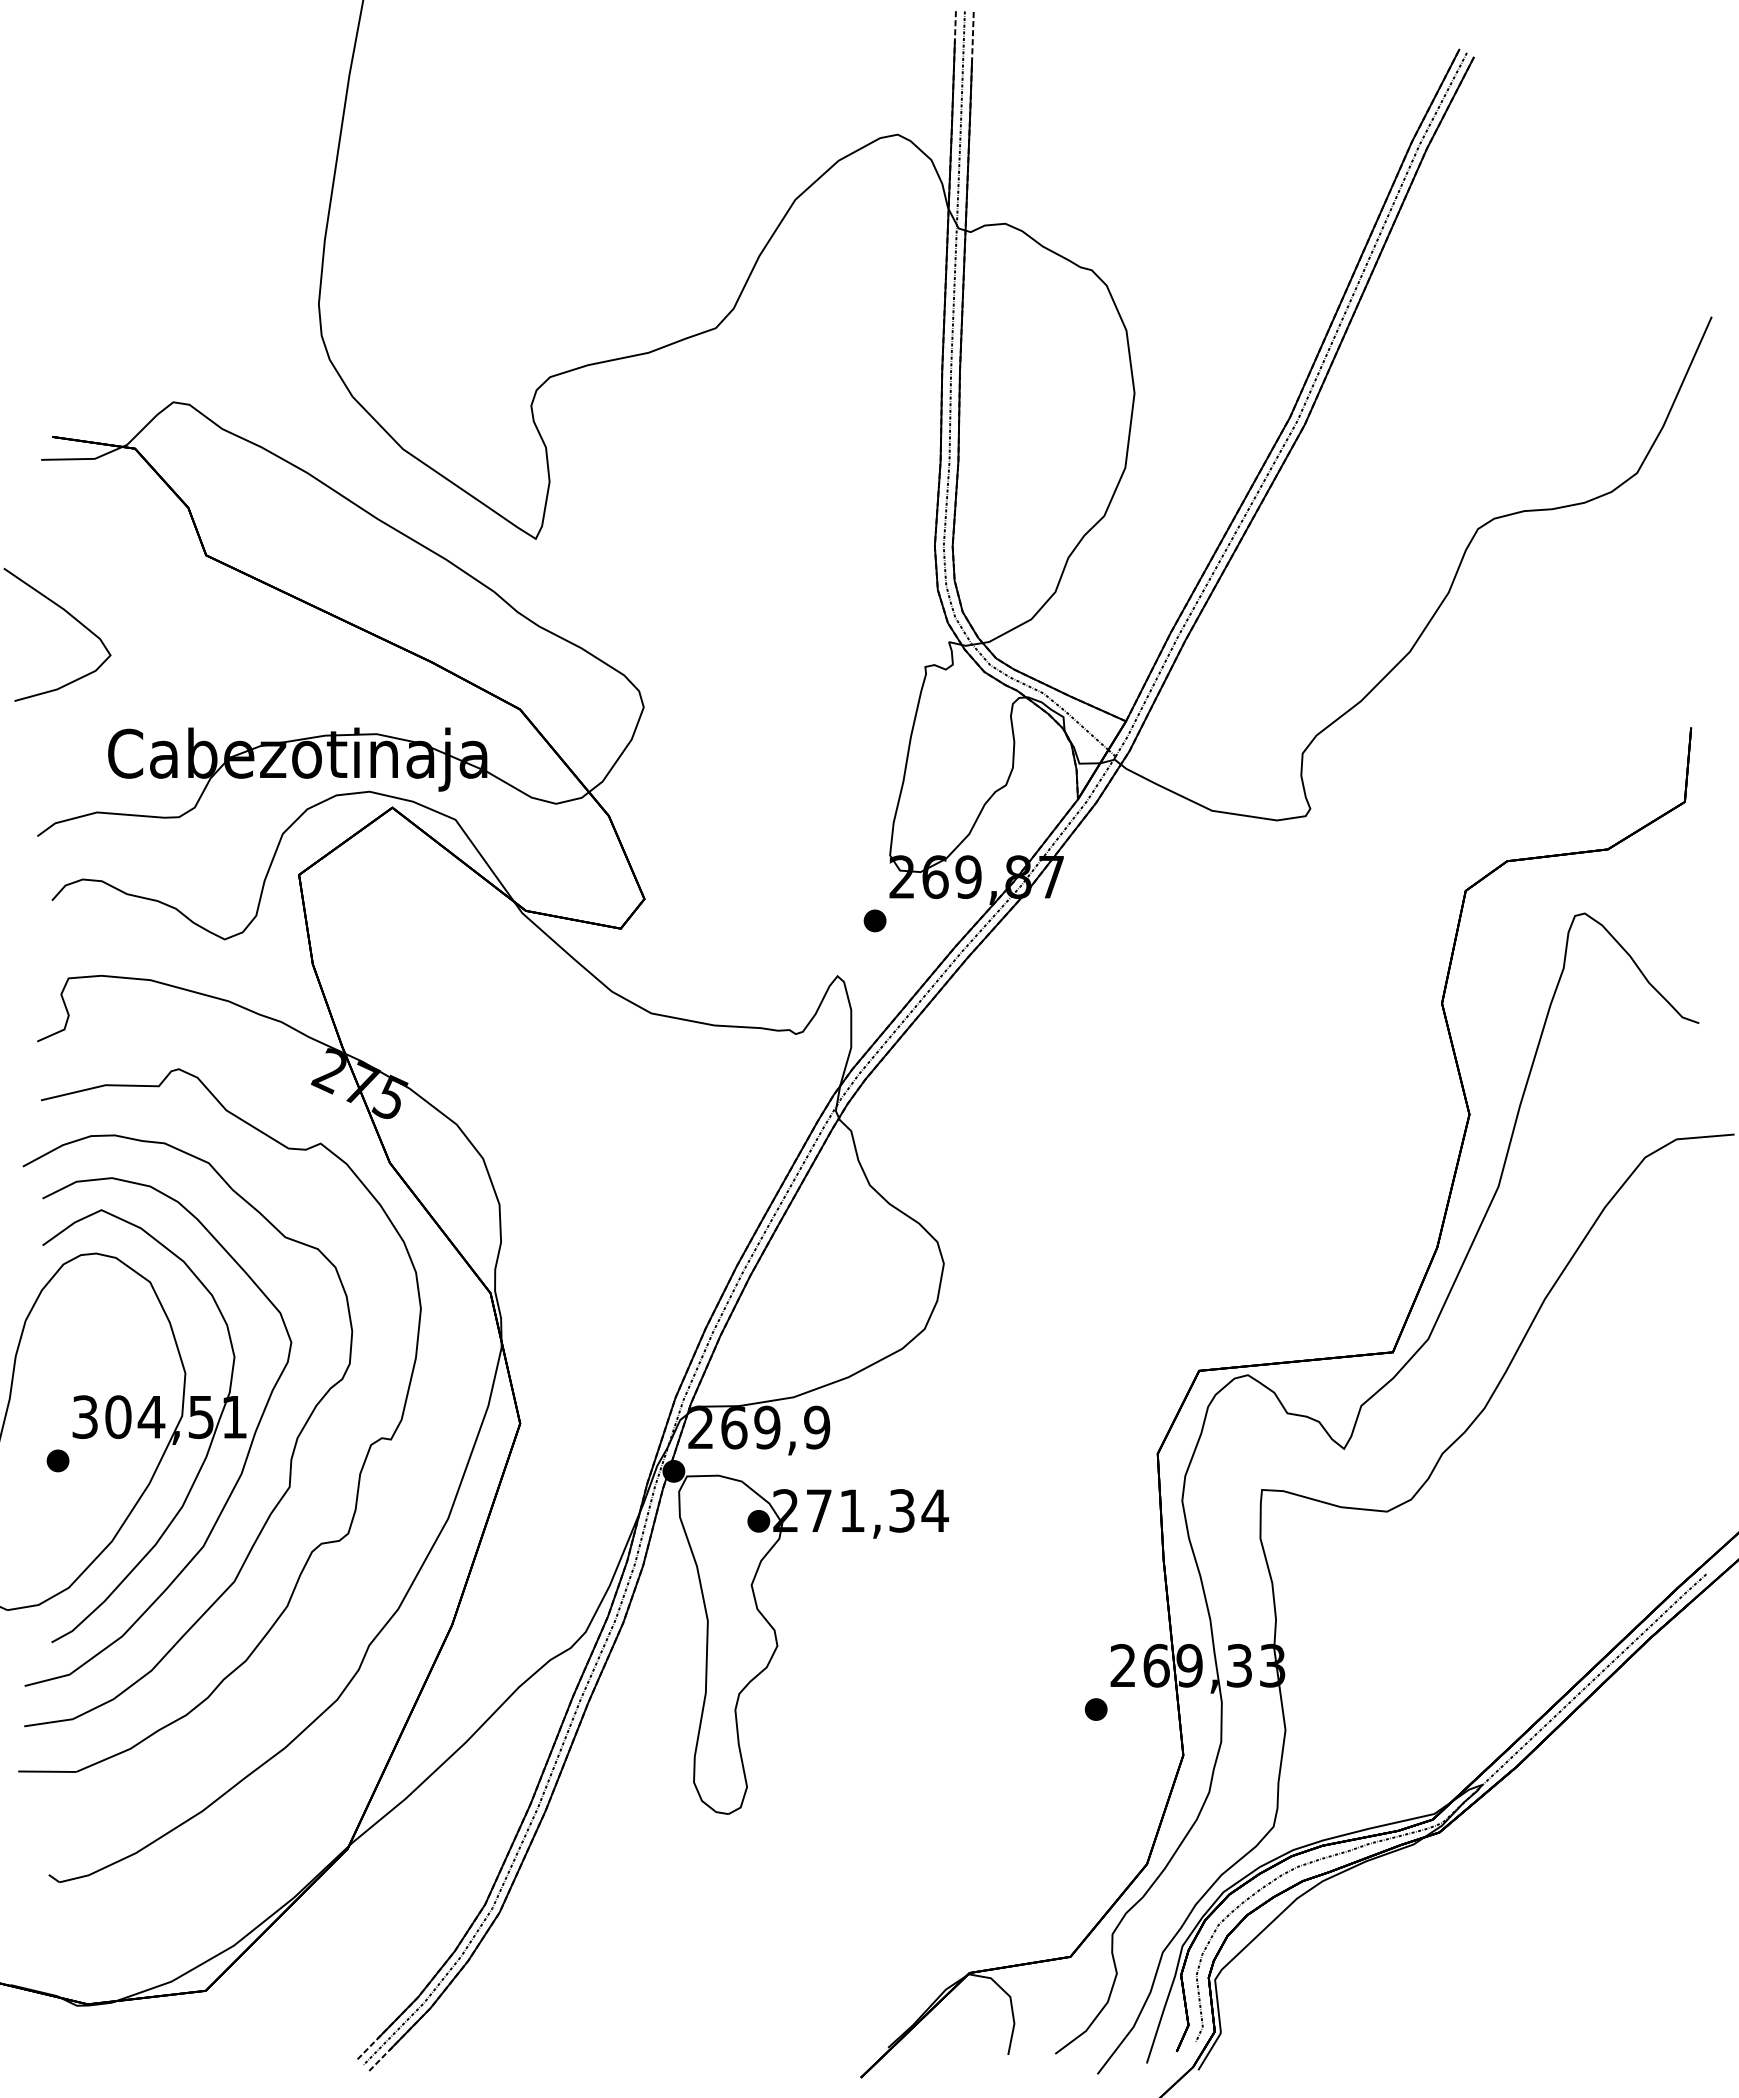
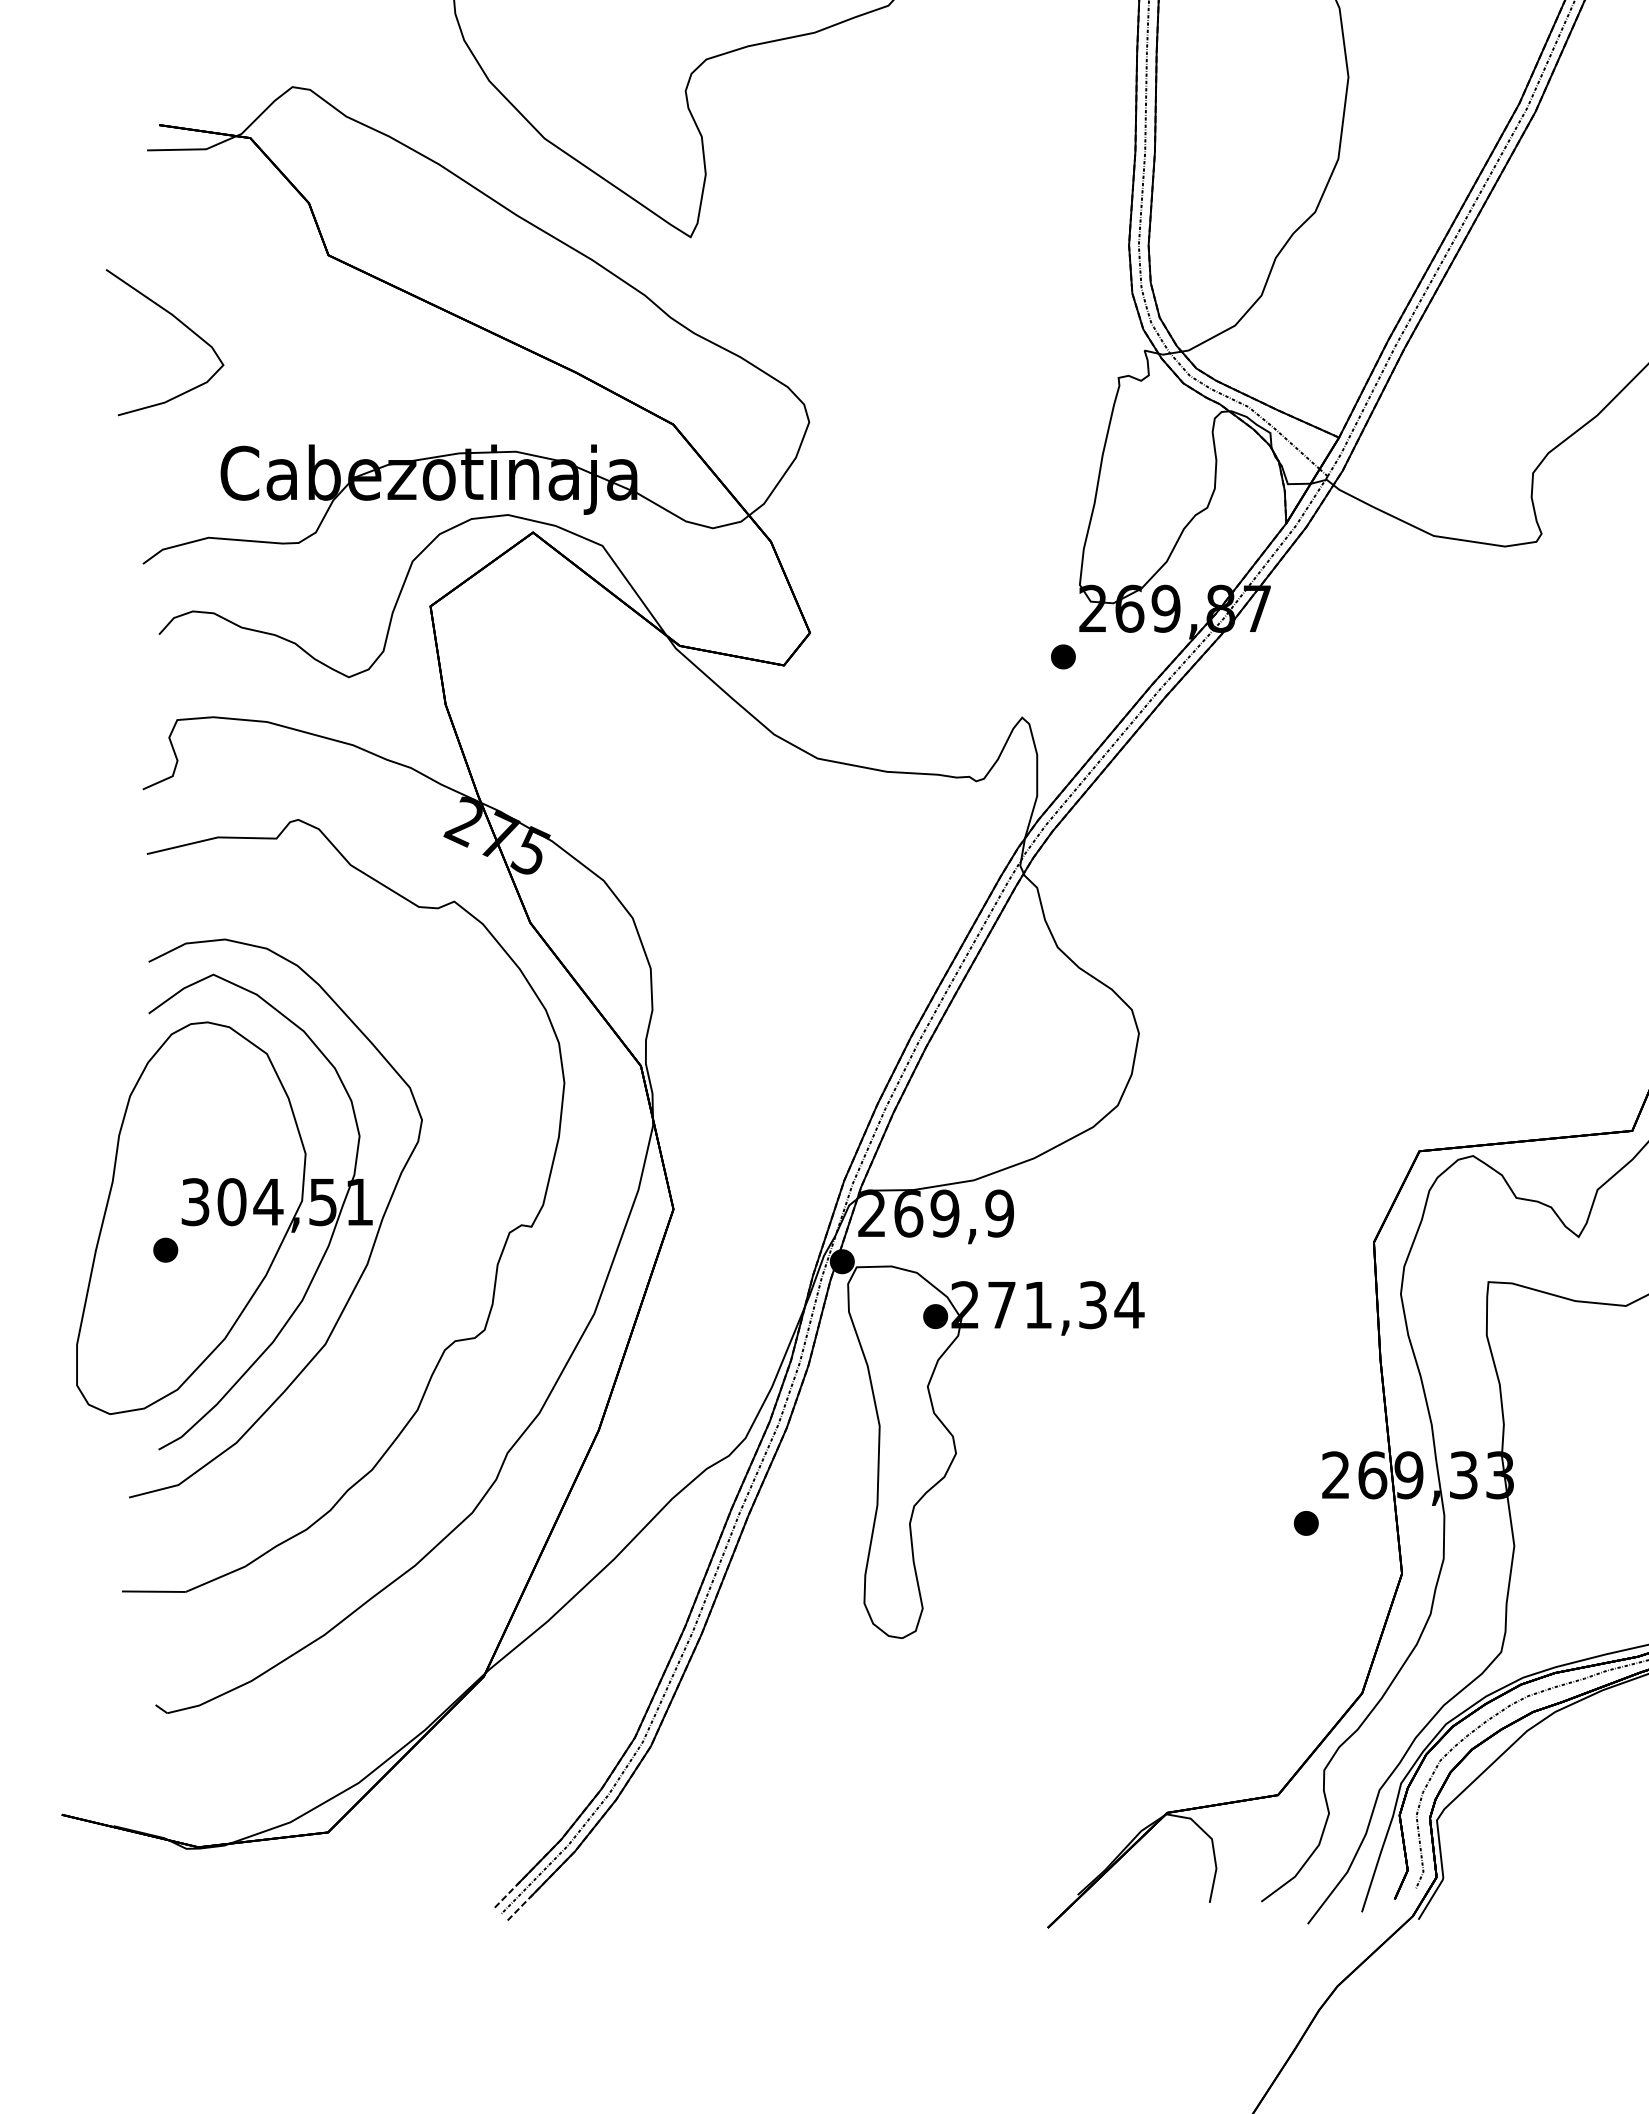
curve: (291, 1454) -> (422, 1243), removed

